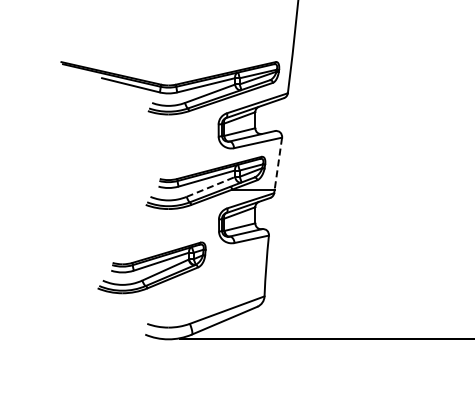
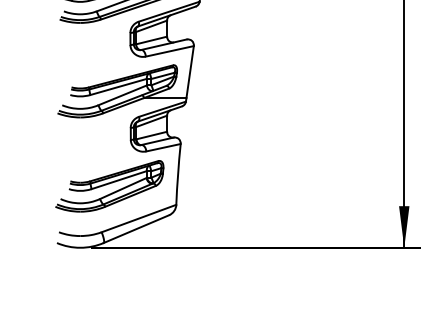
line: (278, 164) -> (190, 72), dashed -> solid
line: (211, 186) -> (123, 94), dashed -> solid
part: (151, 267) -> (109, 185), moved

